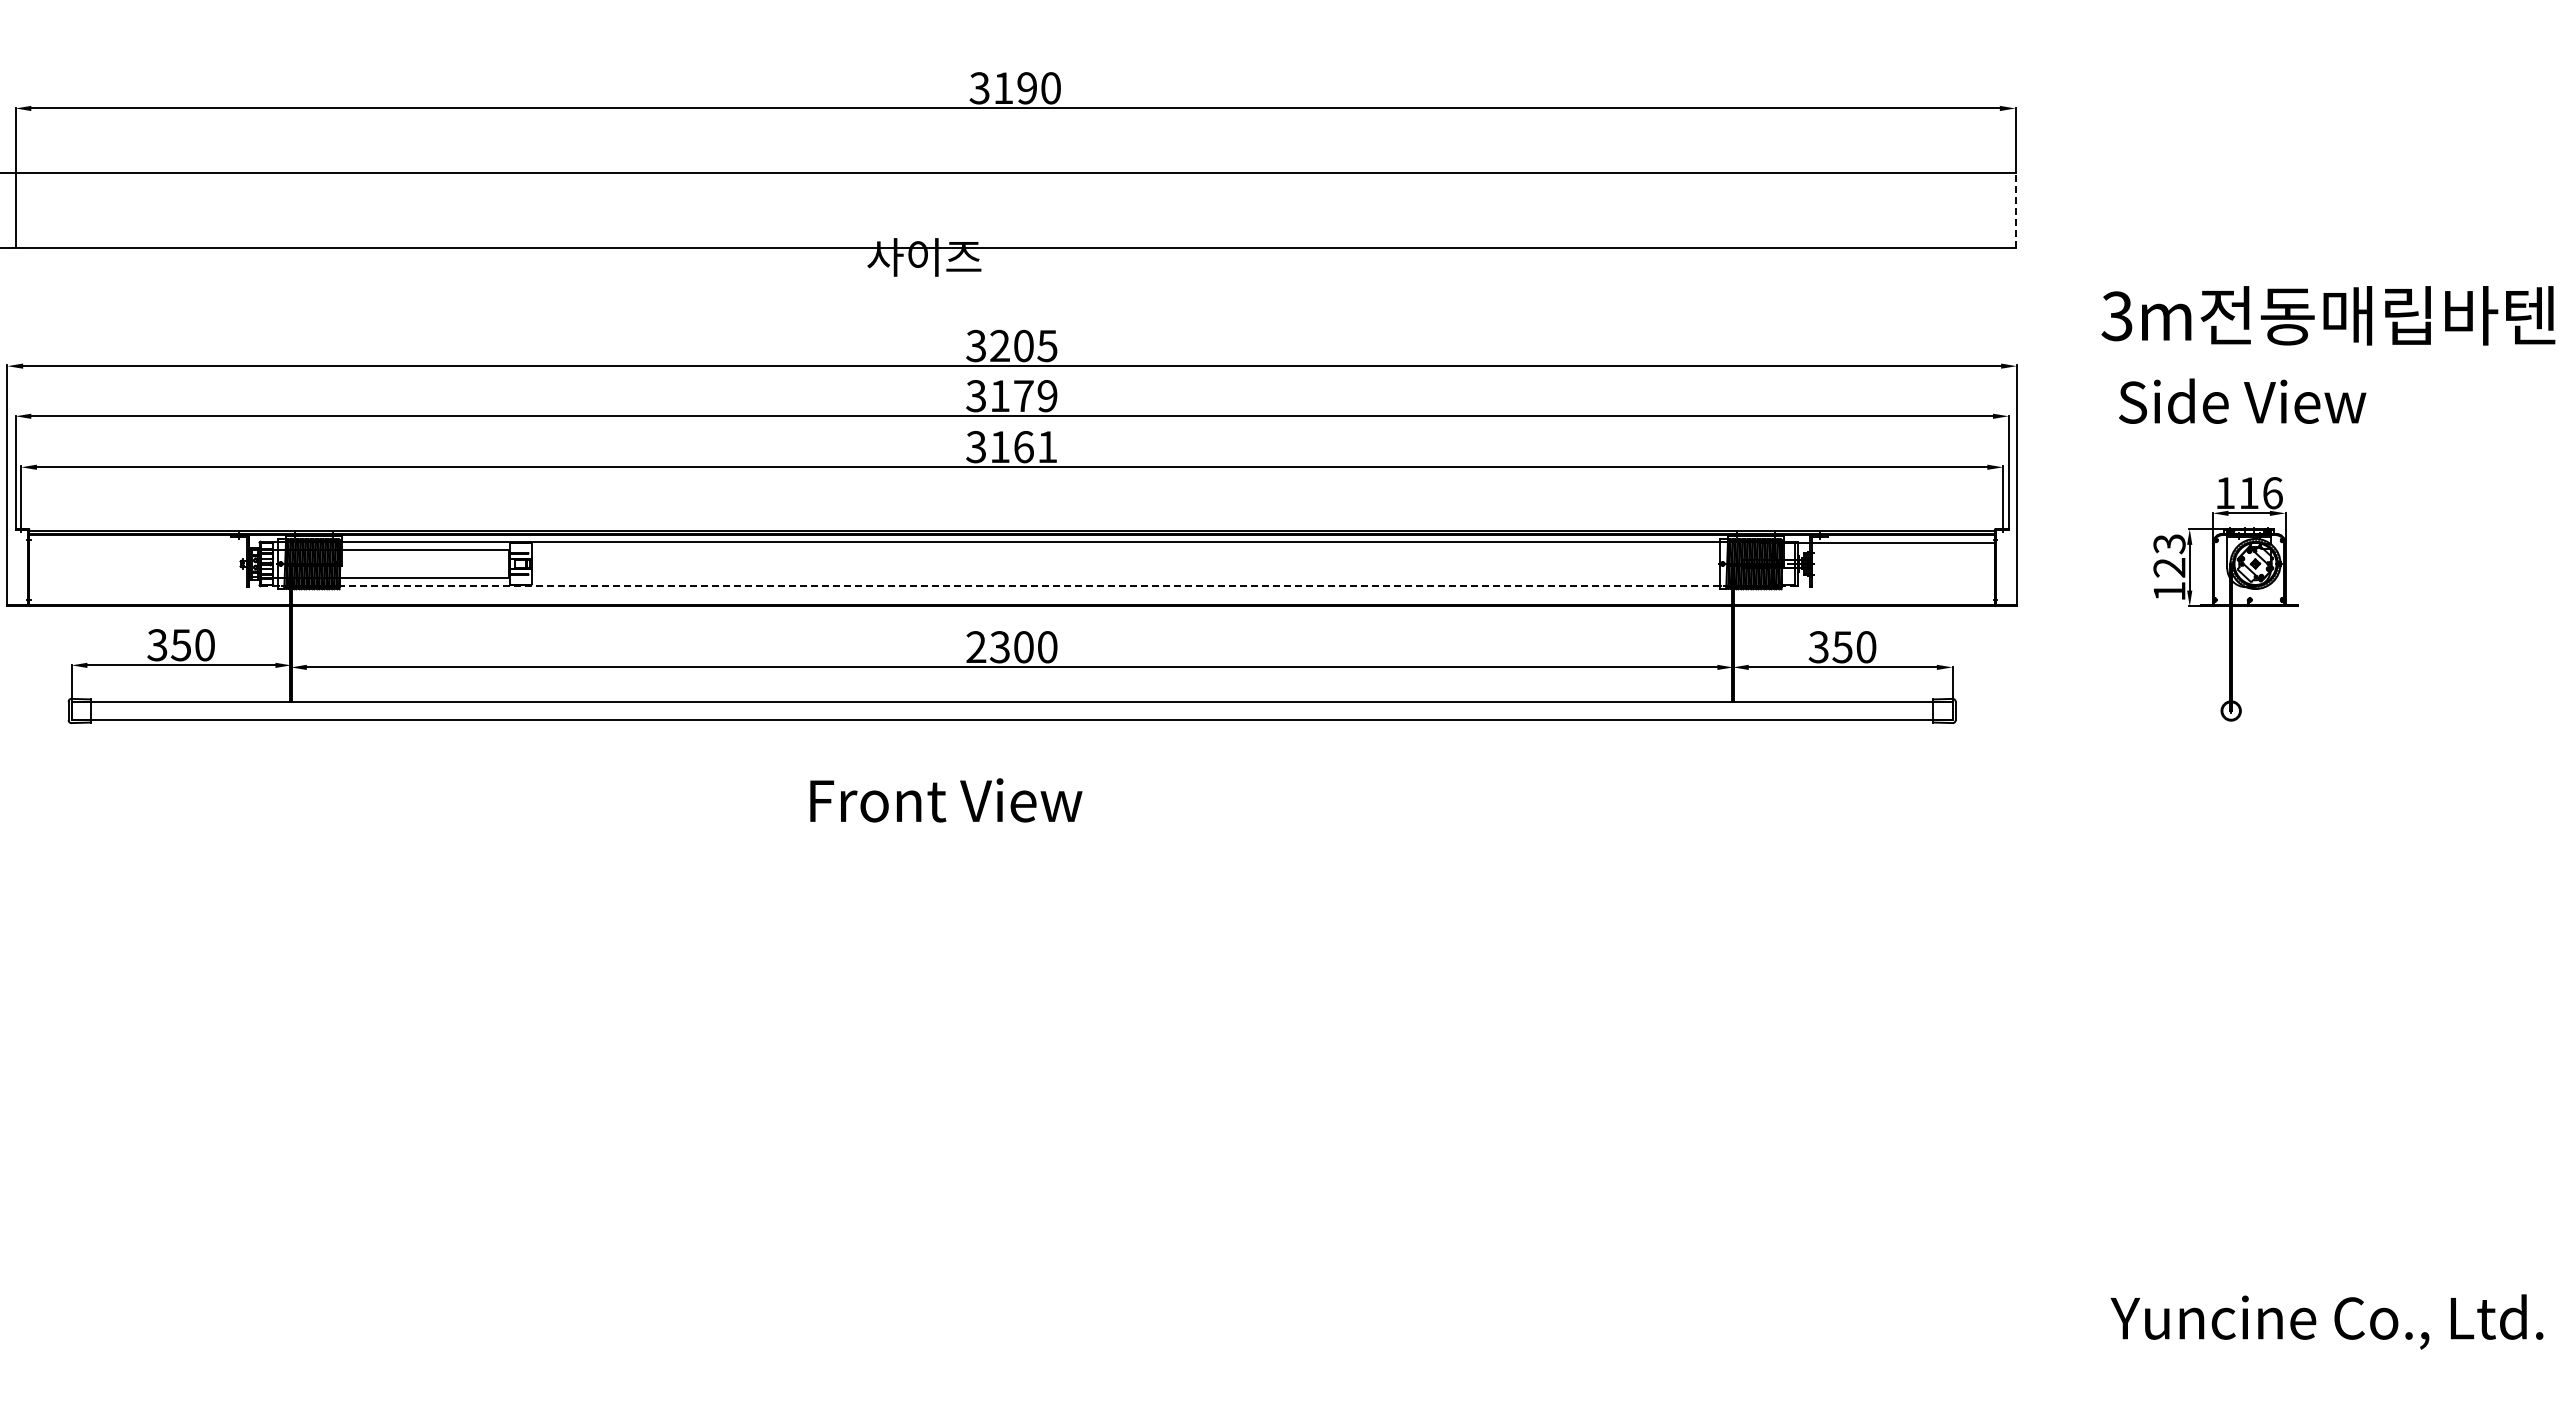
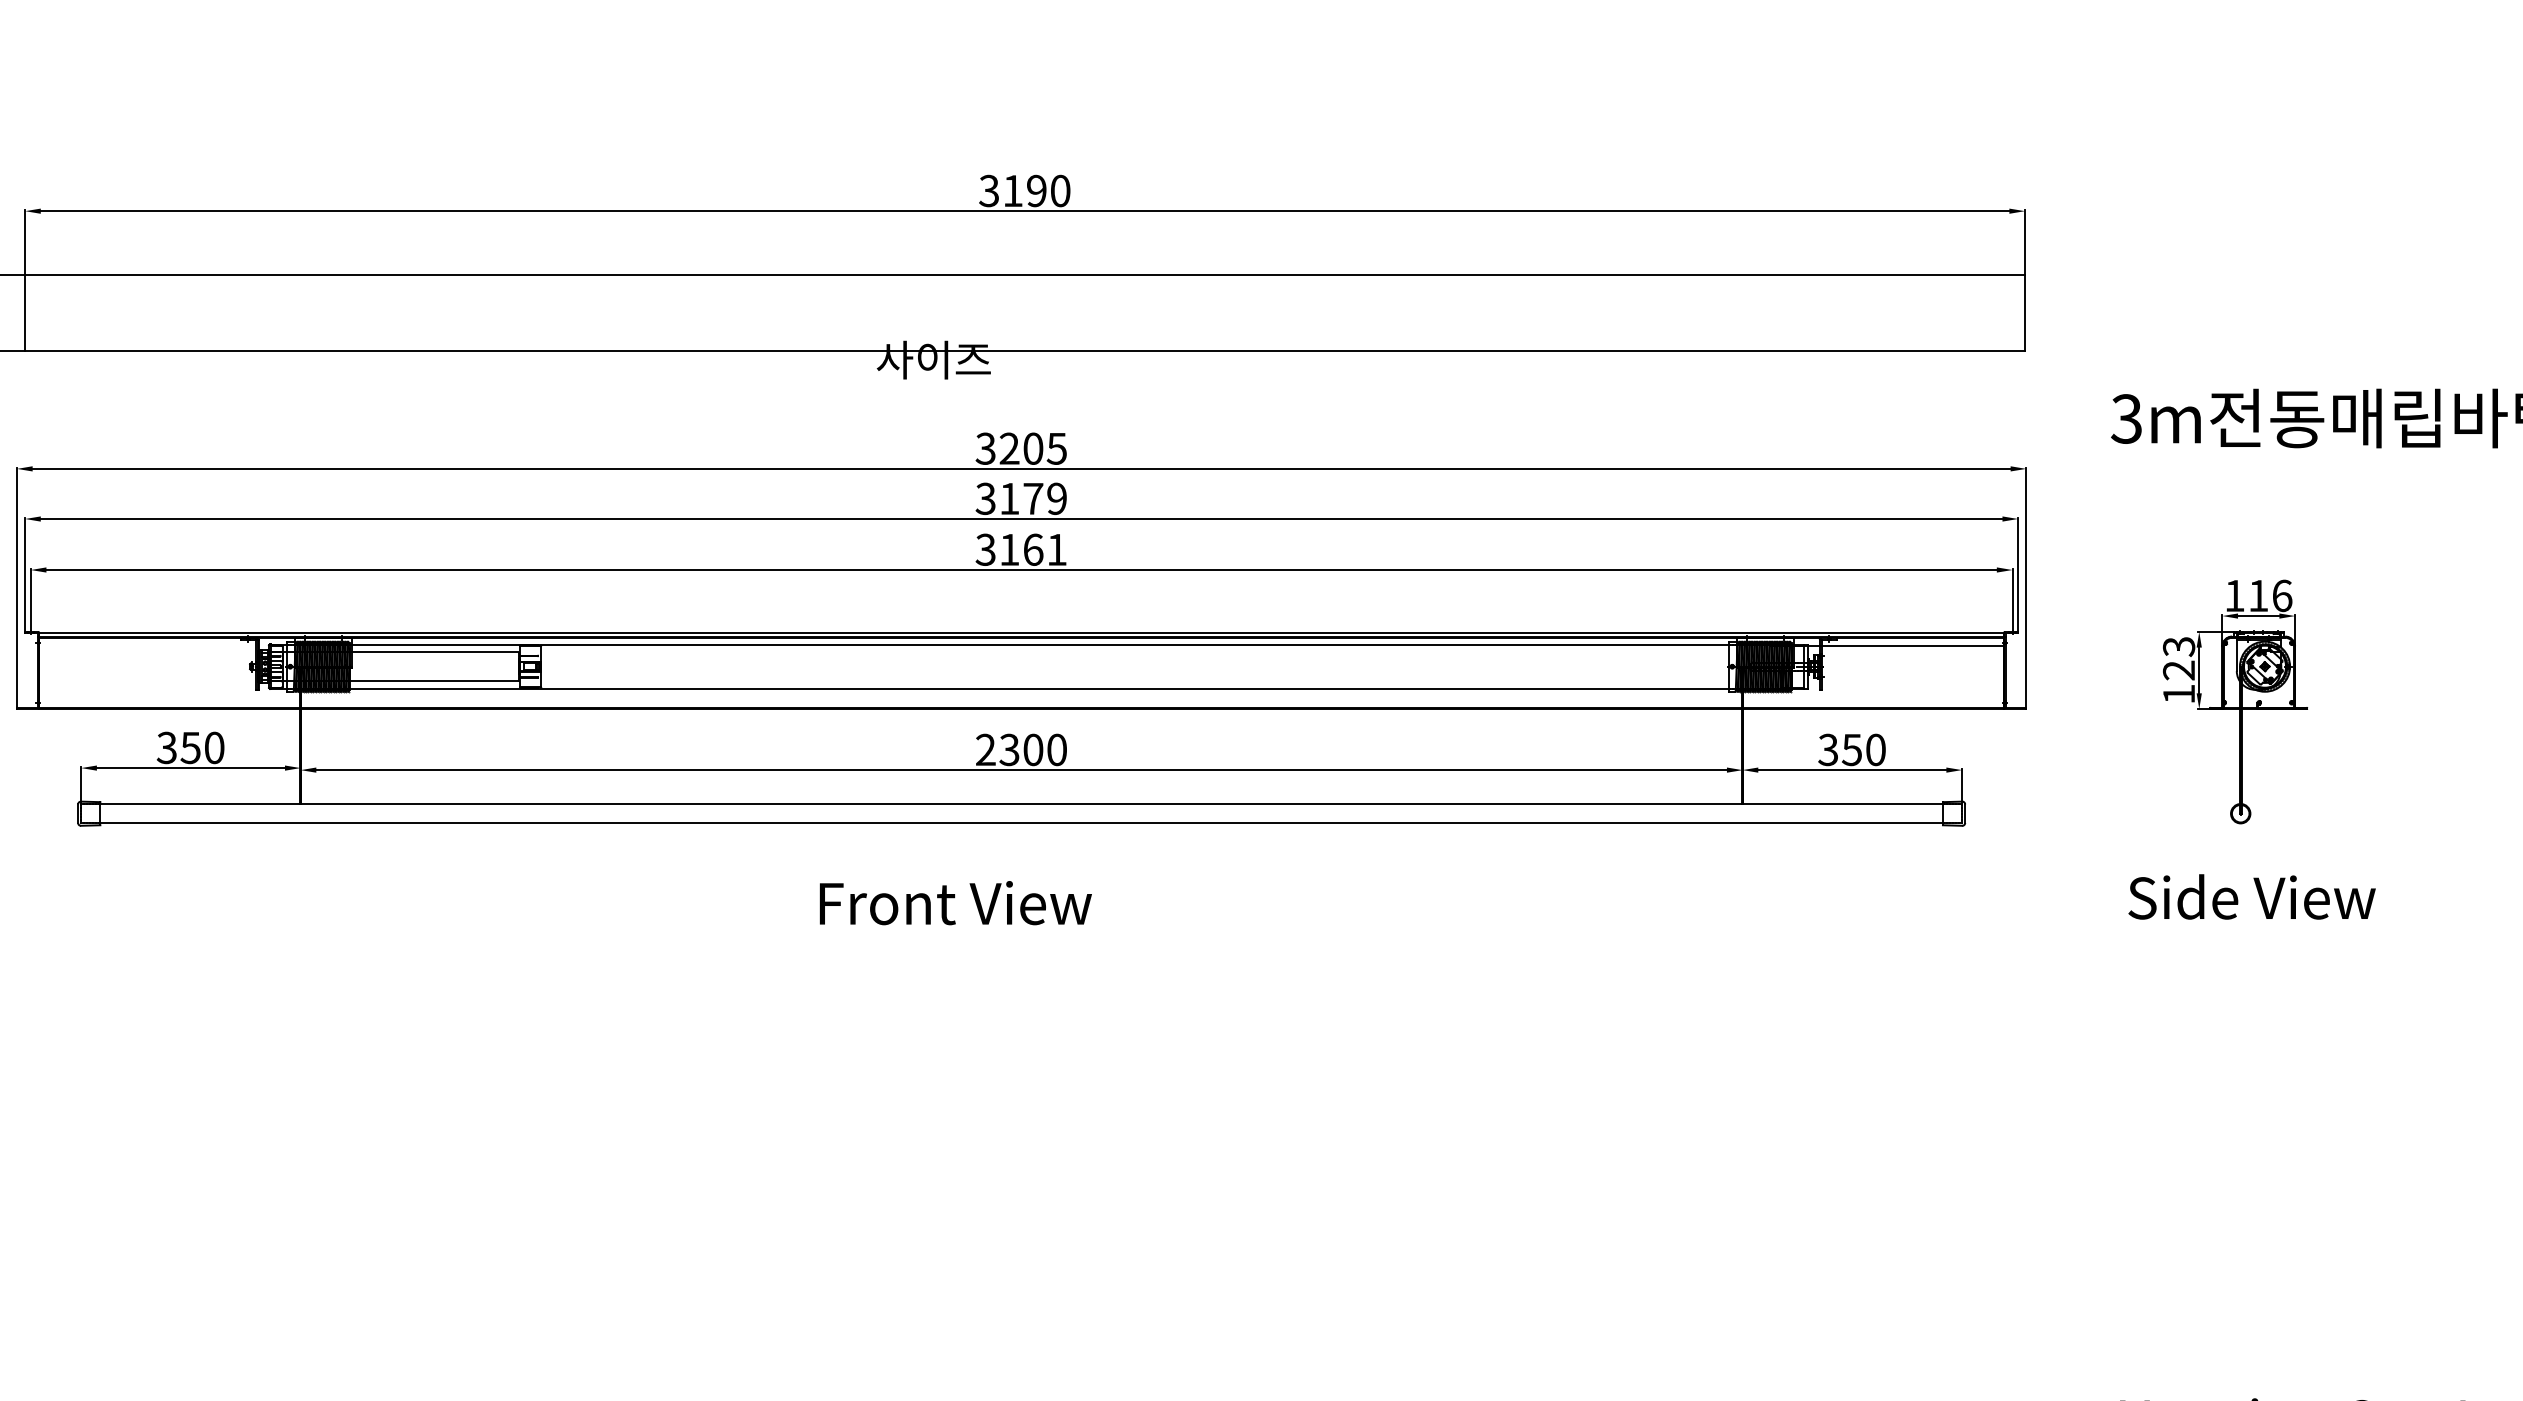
line: (2015, 210) -> (2025, 313), dashed -> solid
text: (2242, 400) -> (2252, 896), moved
line: (1028, 585) -> (1038, 688), dashed -> solid

